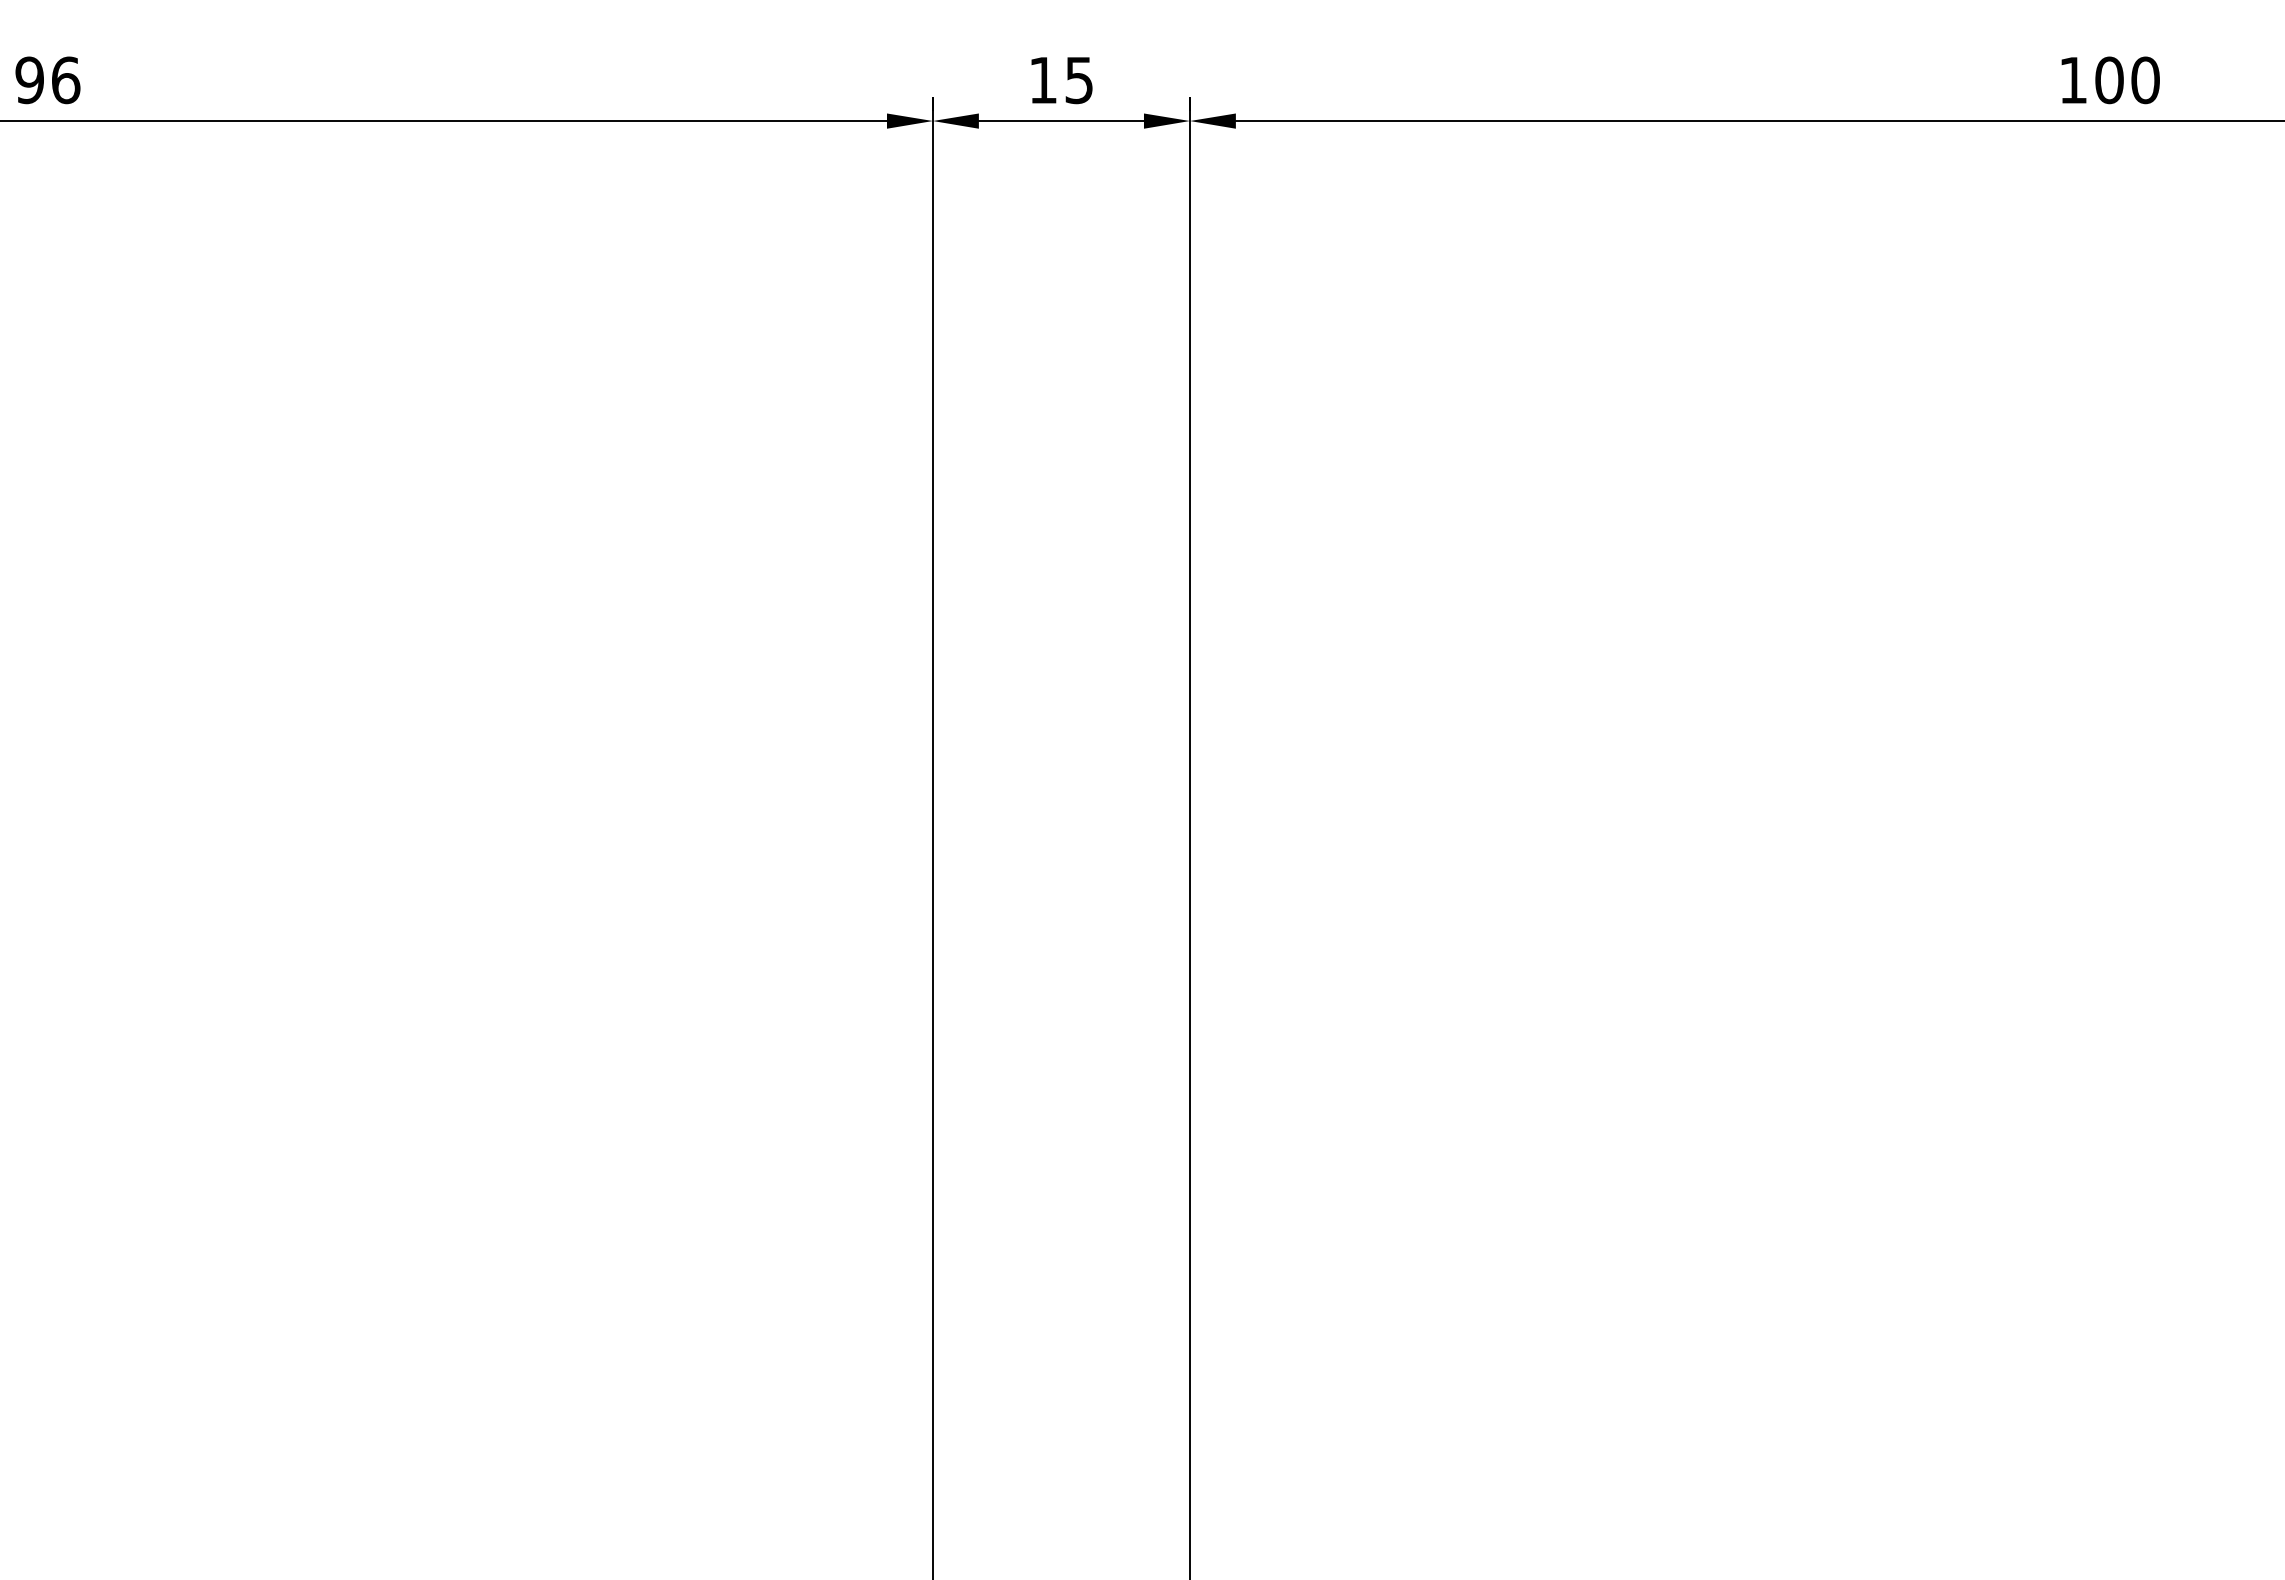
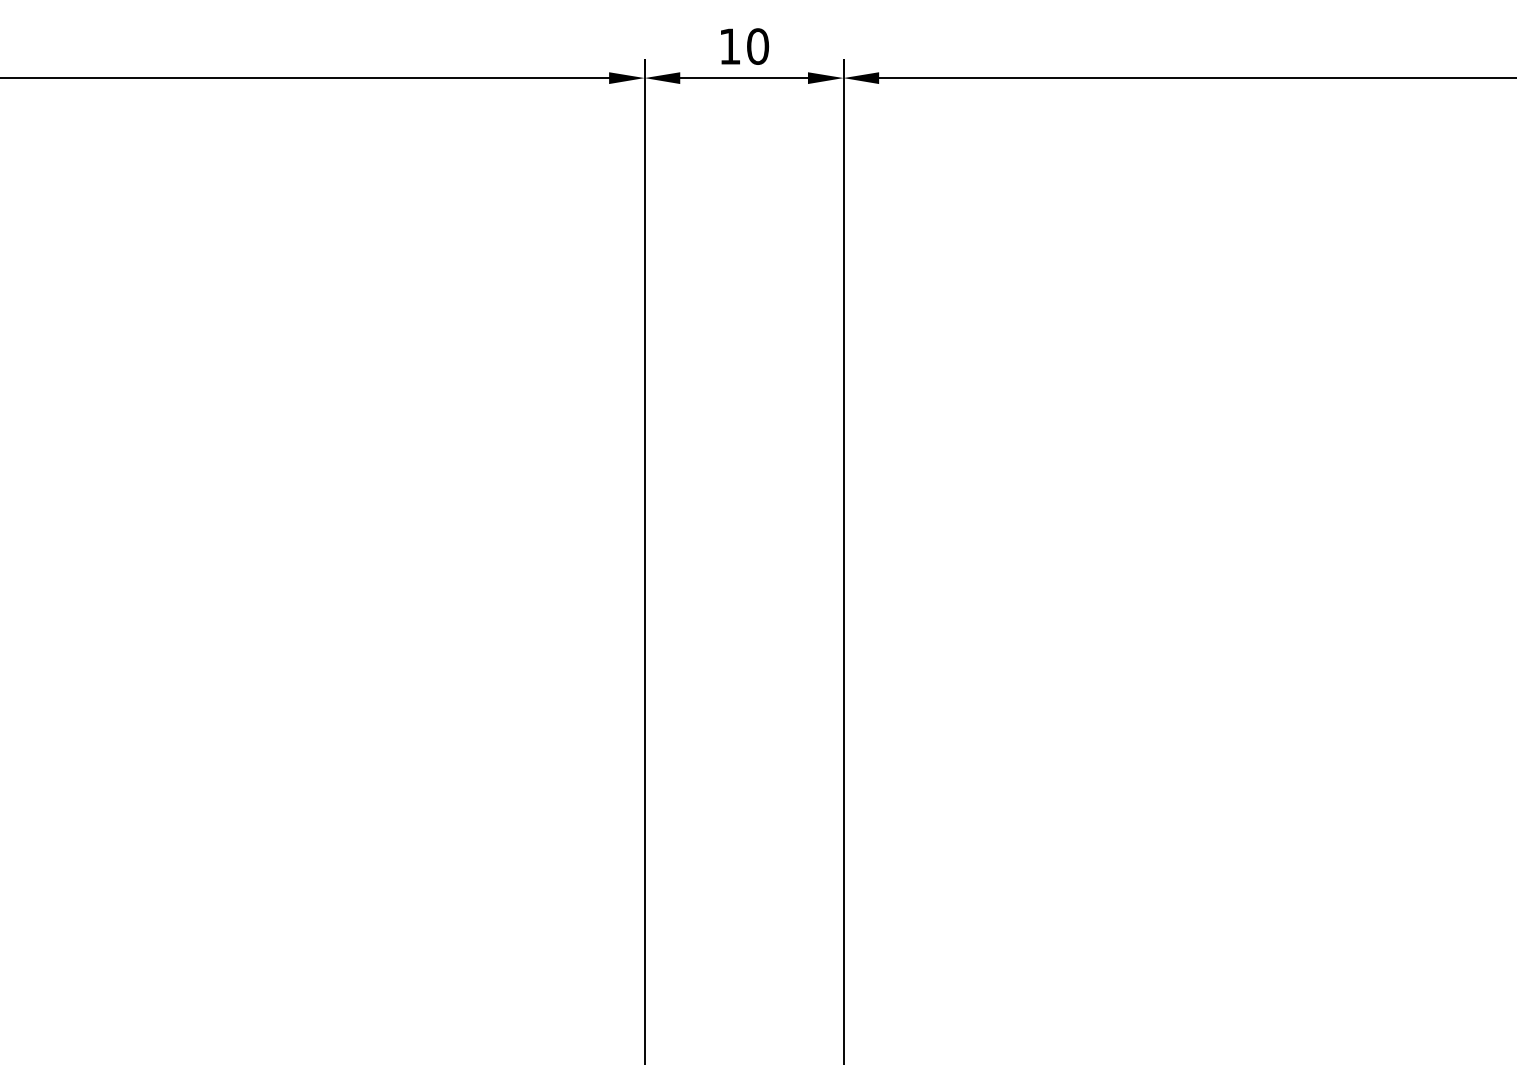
text: (1079, 80) -> (758, 46), 15 -> 10

